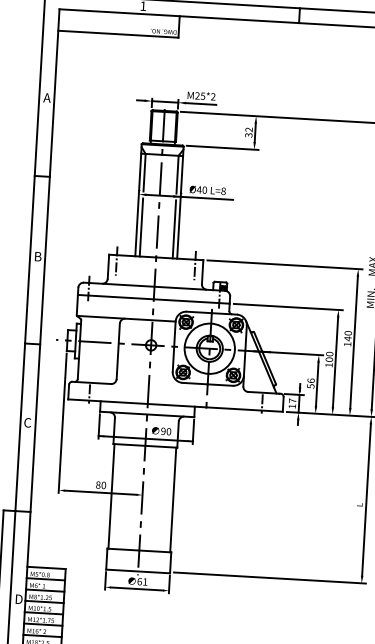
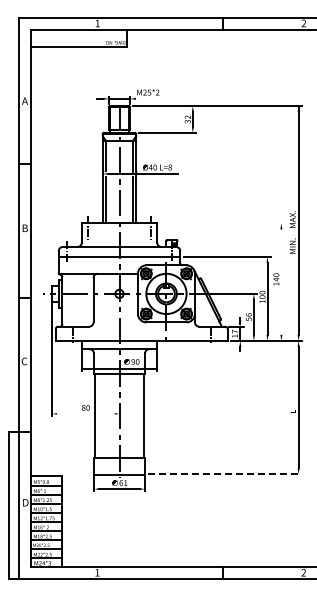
line: (201, 103) -> (148, 98), removed
line: (284, 264) -> (222, 223), removed
line: (354, 341) -> (281, 281), removed
line: (100, 492) -> (85, 413), removed
line: (270, 578) -> (225, 474), solid -> dashed

